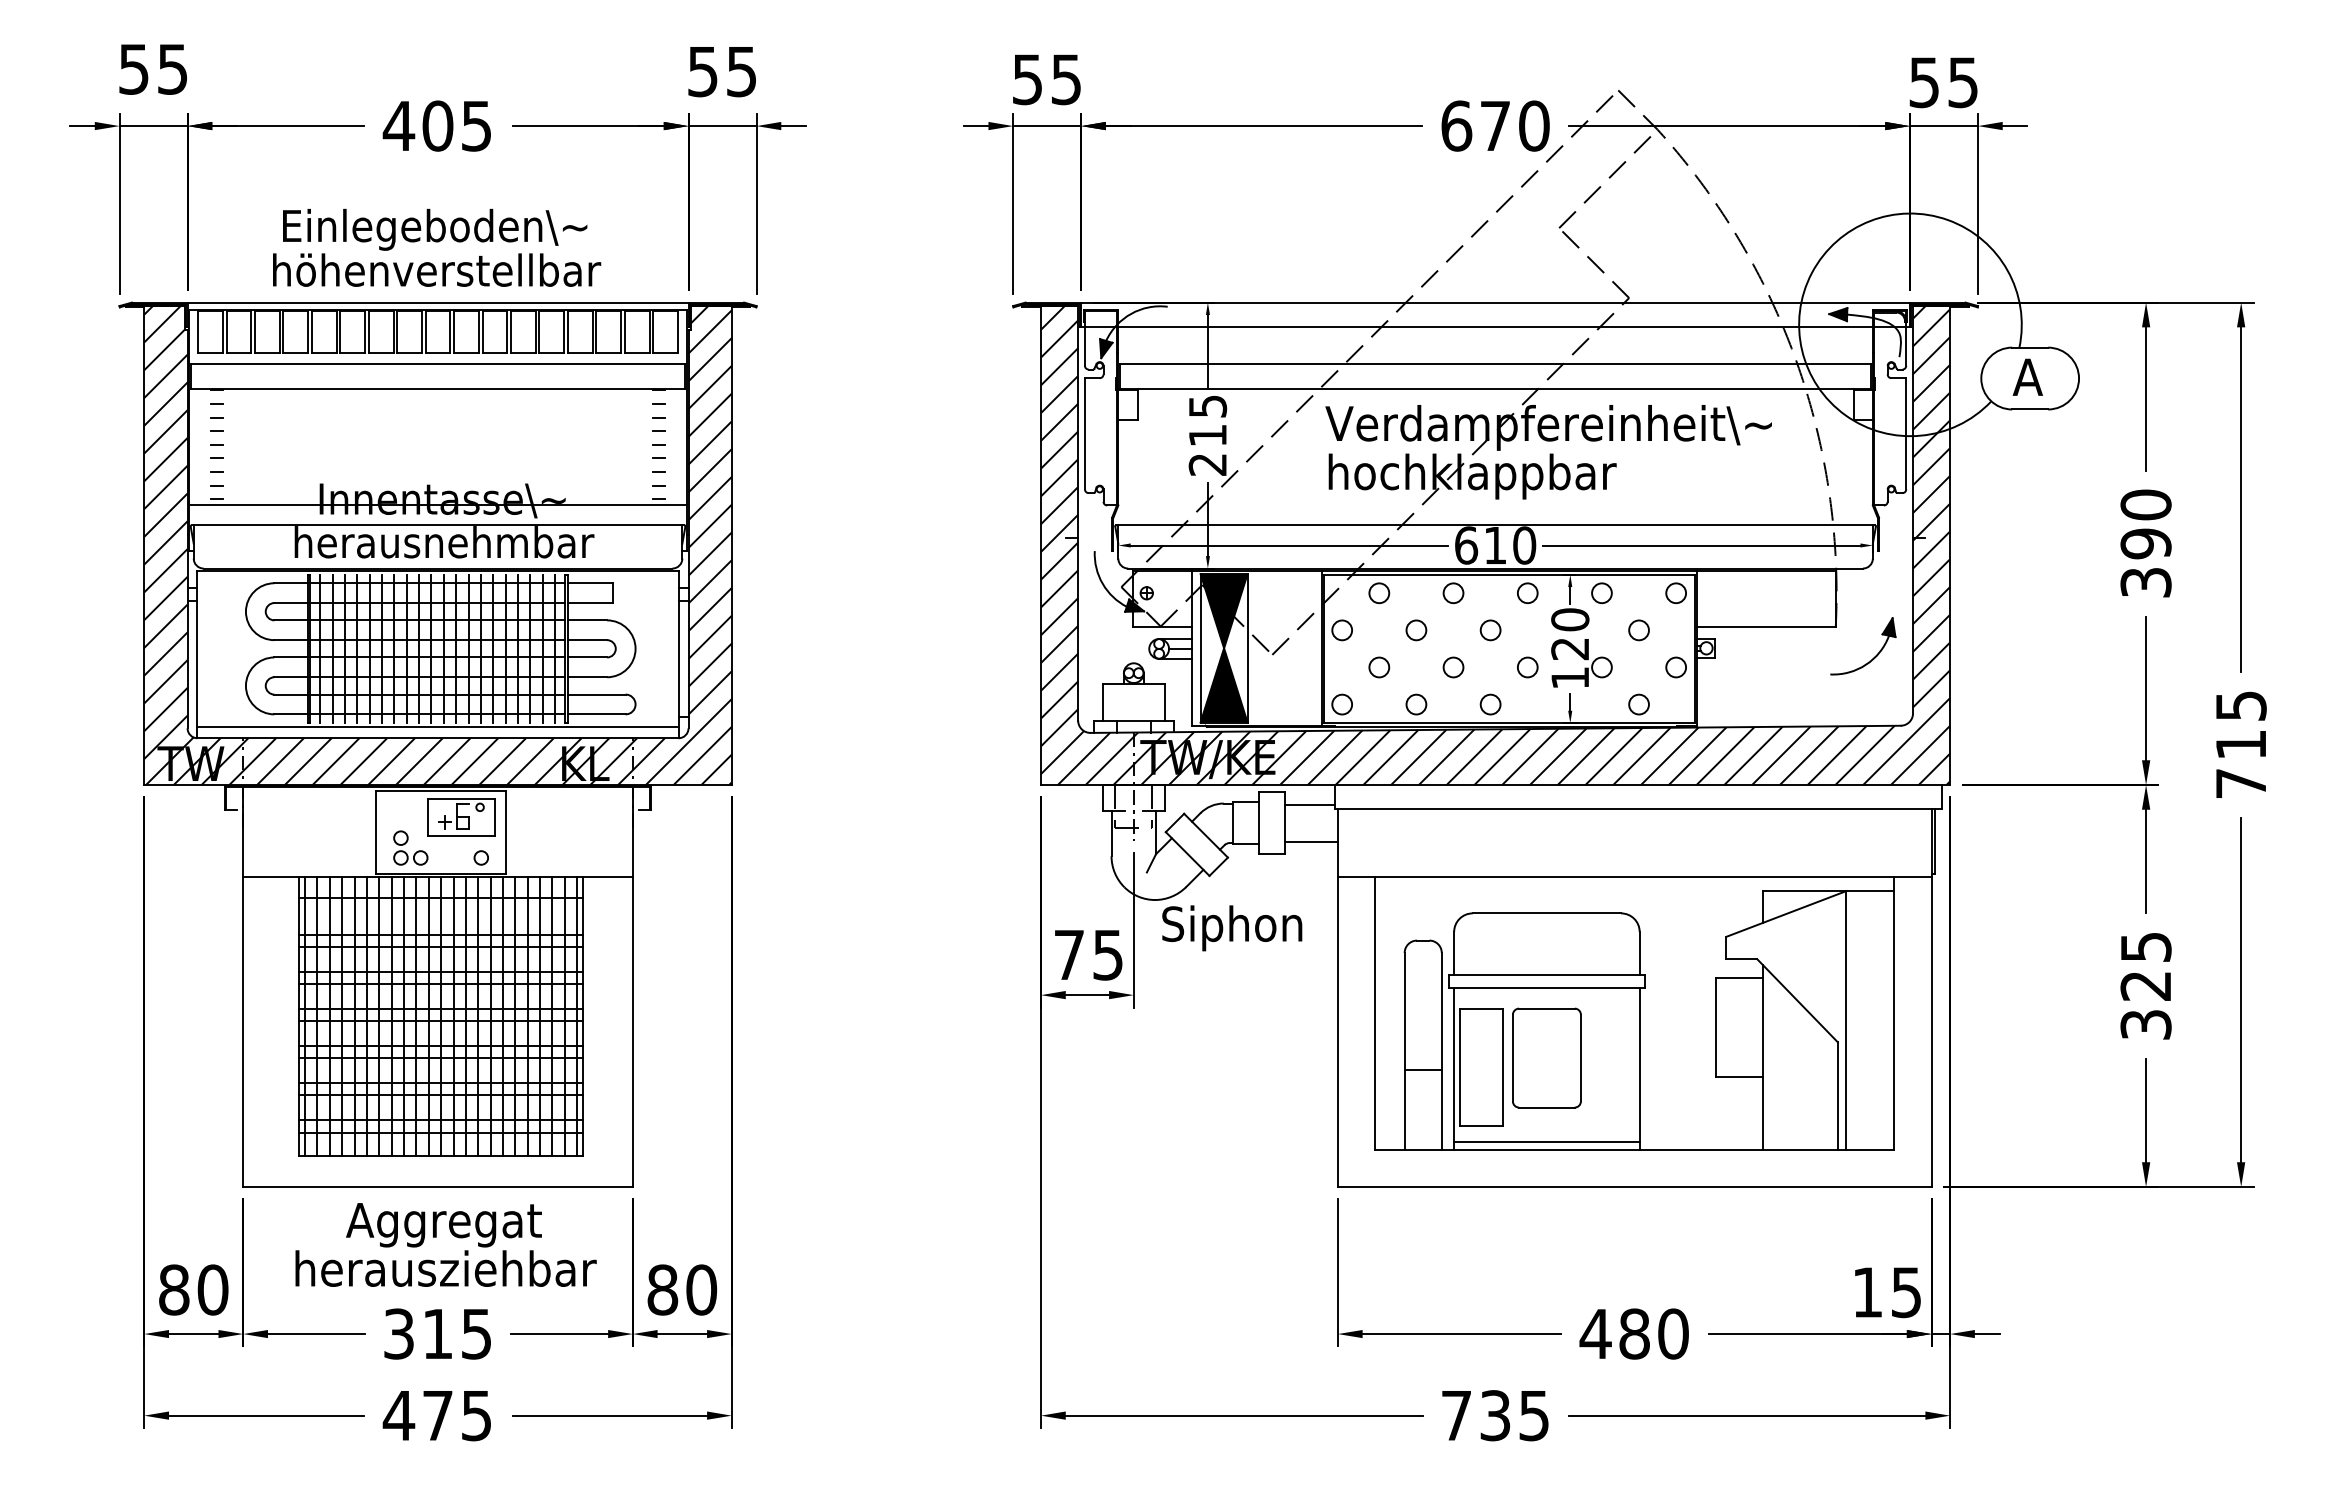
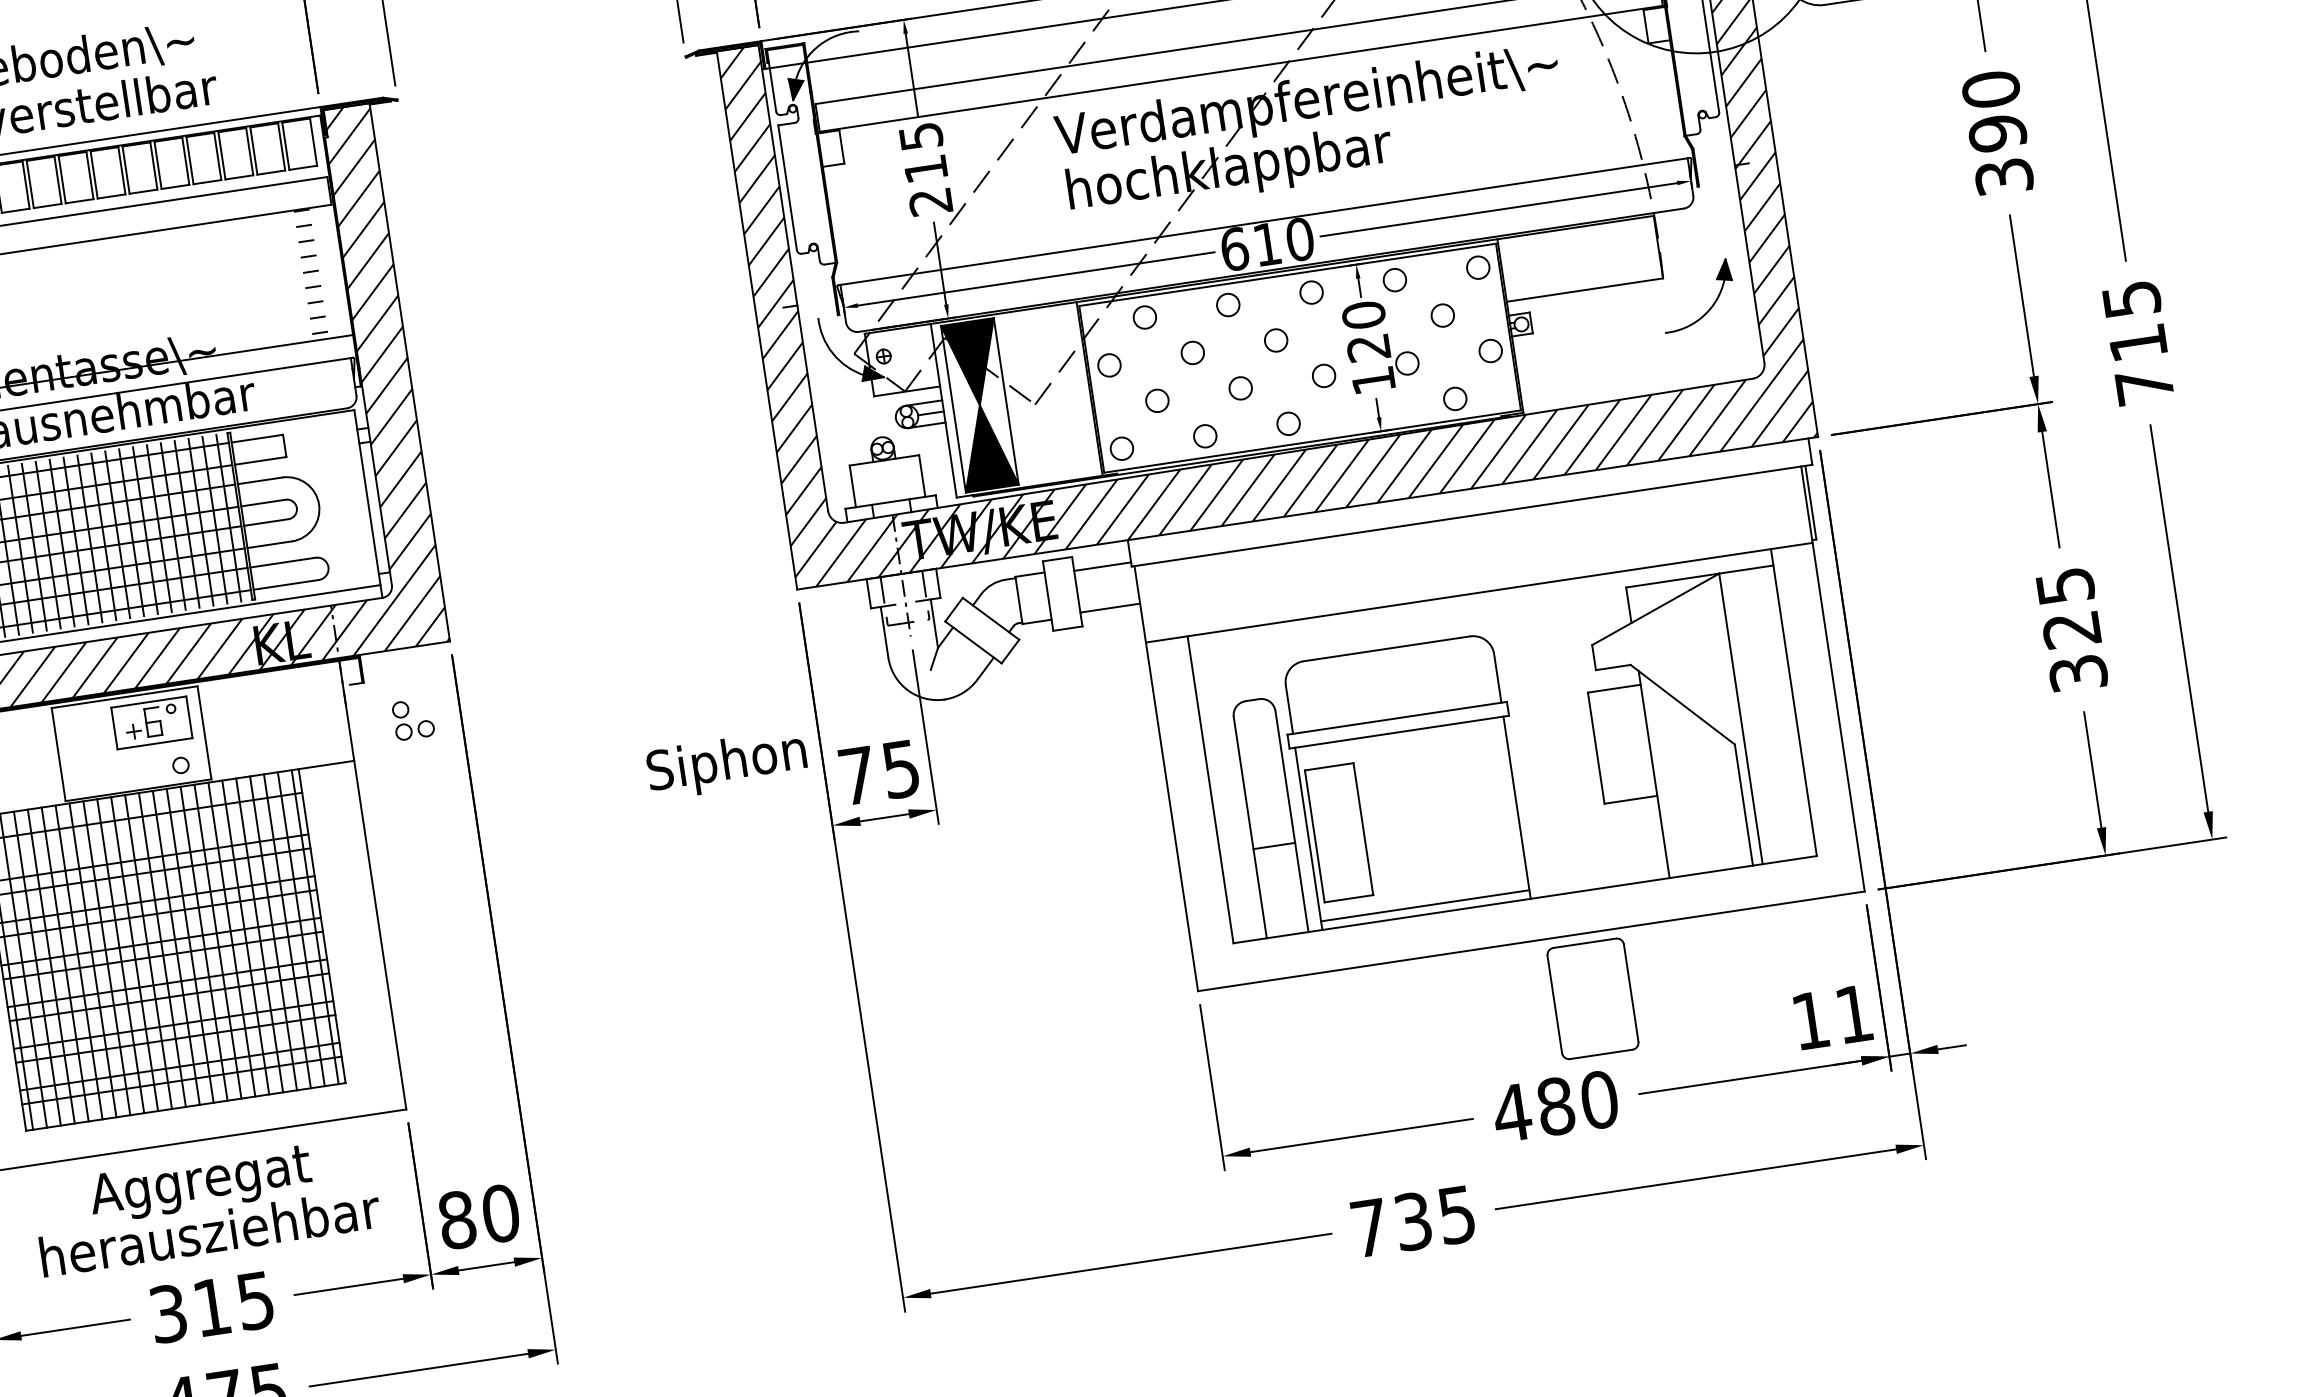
part: (410, 847) -> (412, 718), moved
text: (1232, 928) -> (727, 764), moved
part: (1546, 1057) -> (1592, 998), moved
text: (1906, 1292) -> (1854, 1014), 15 -> 11

